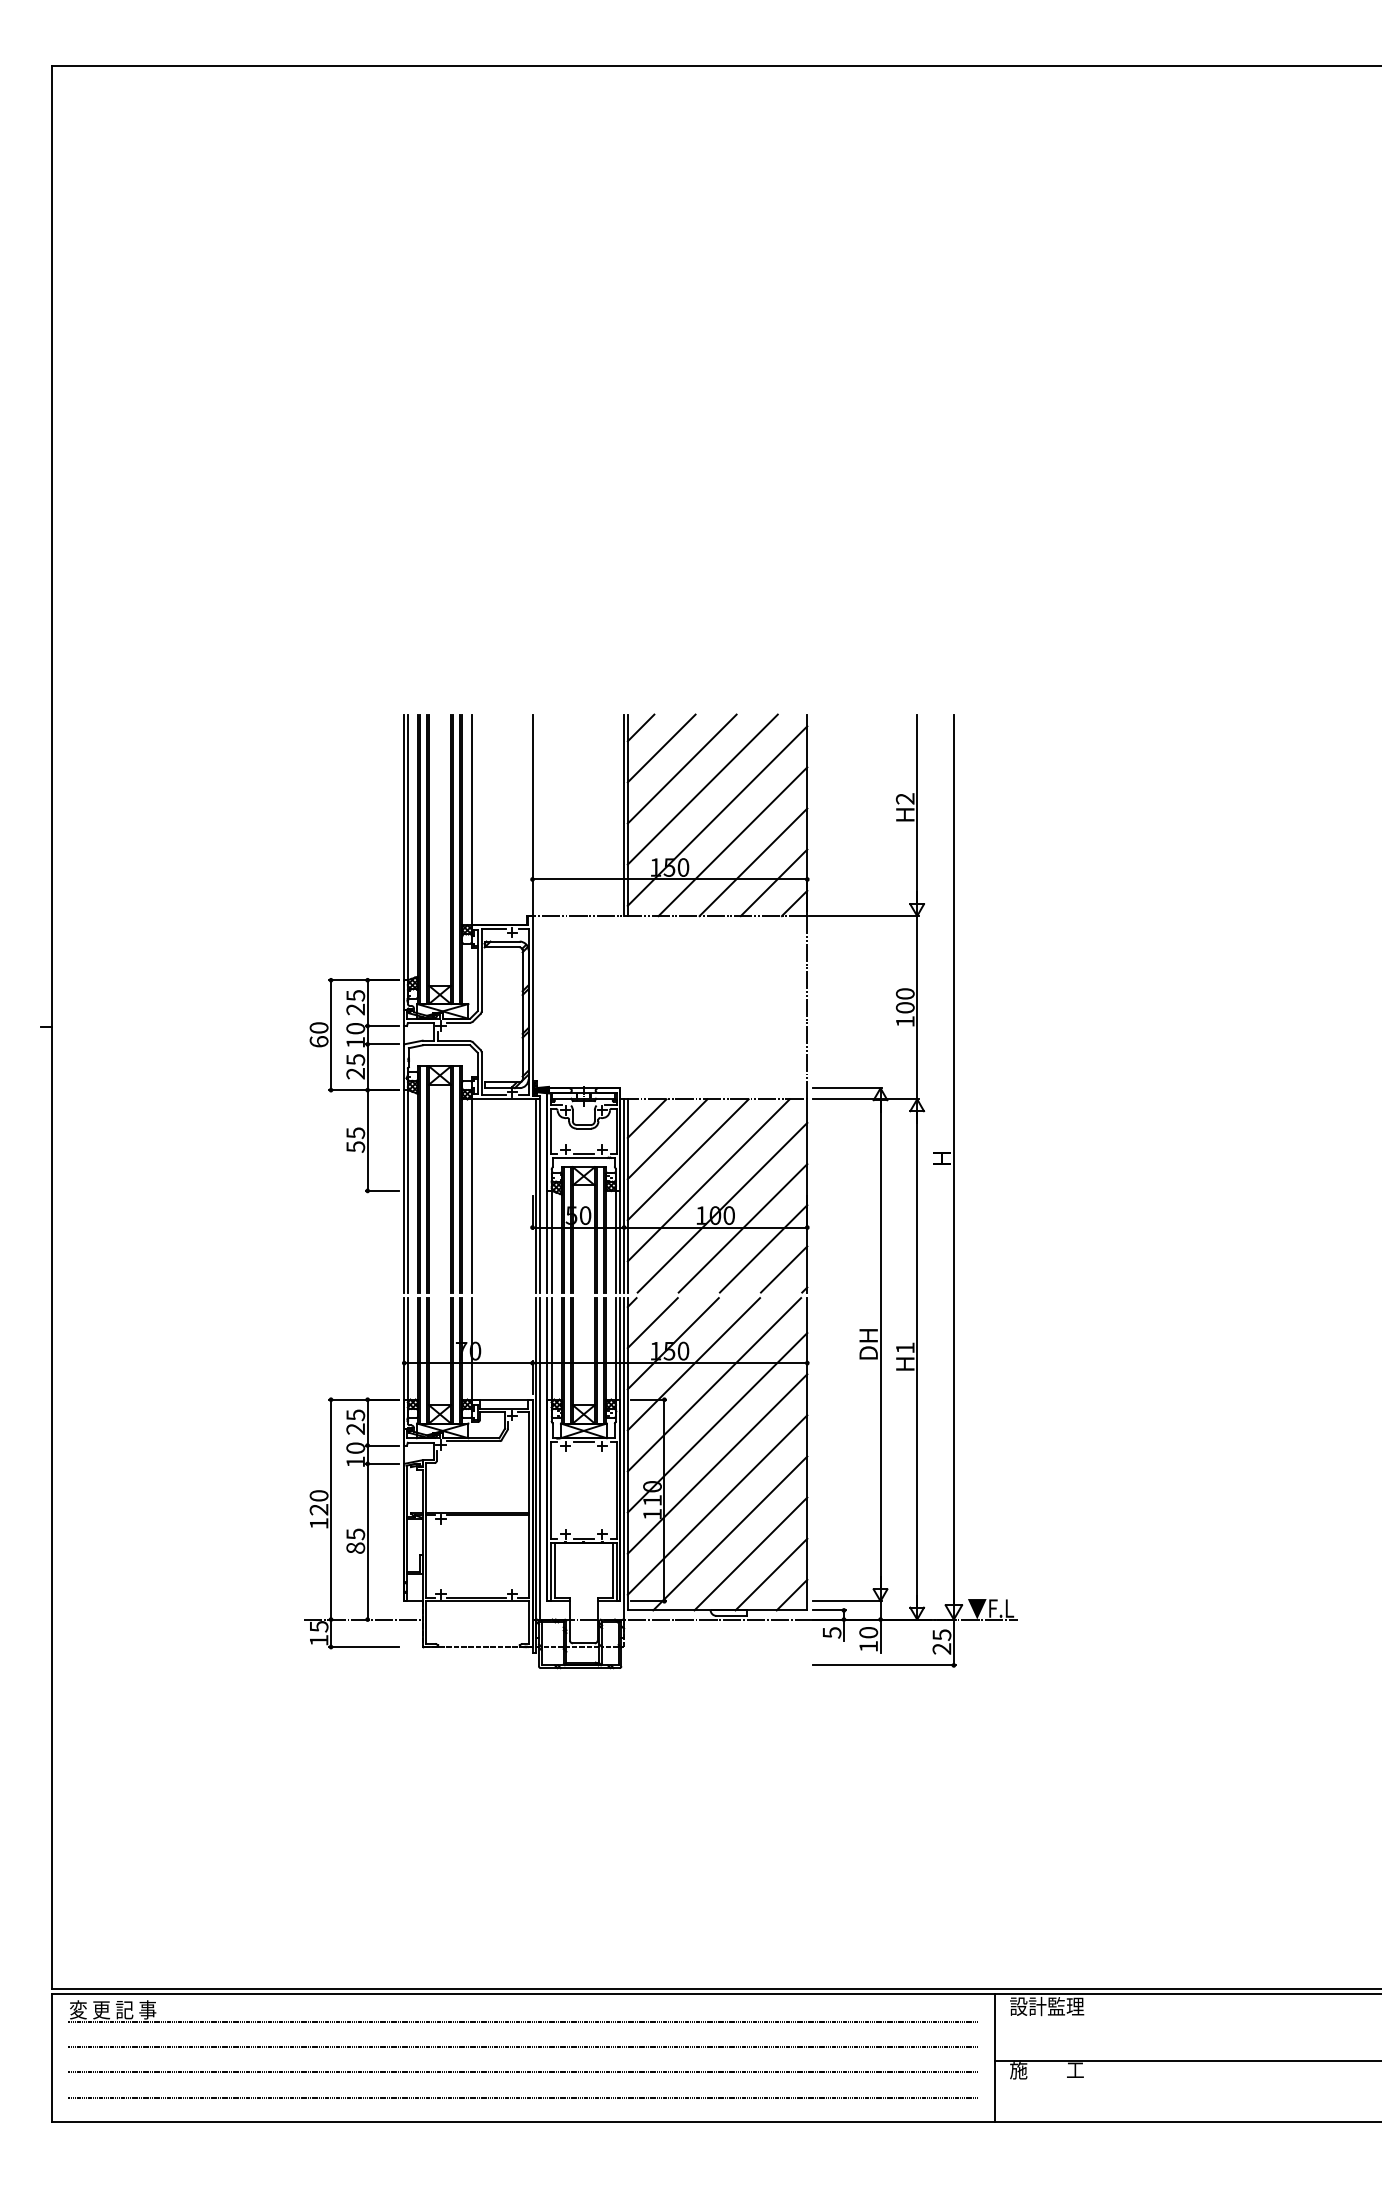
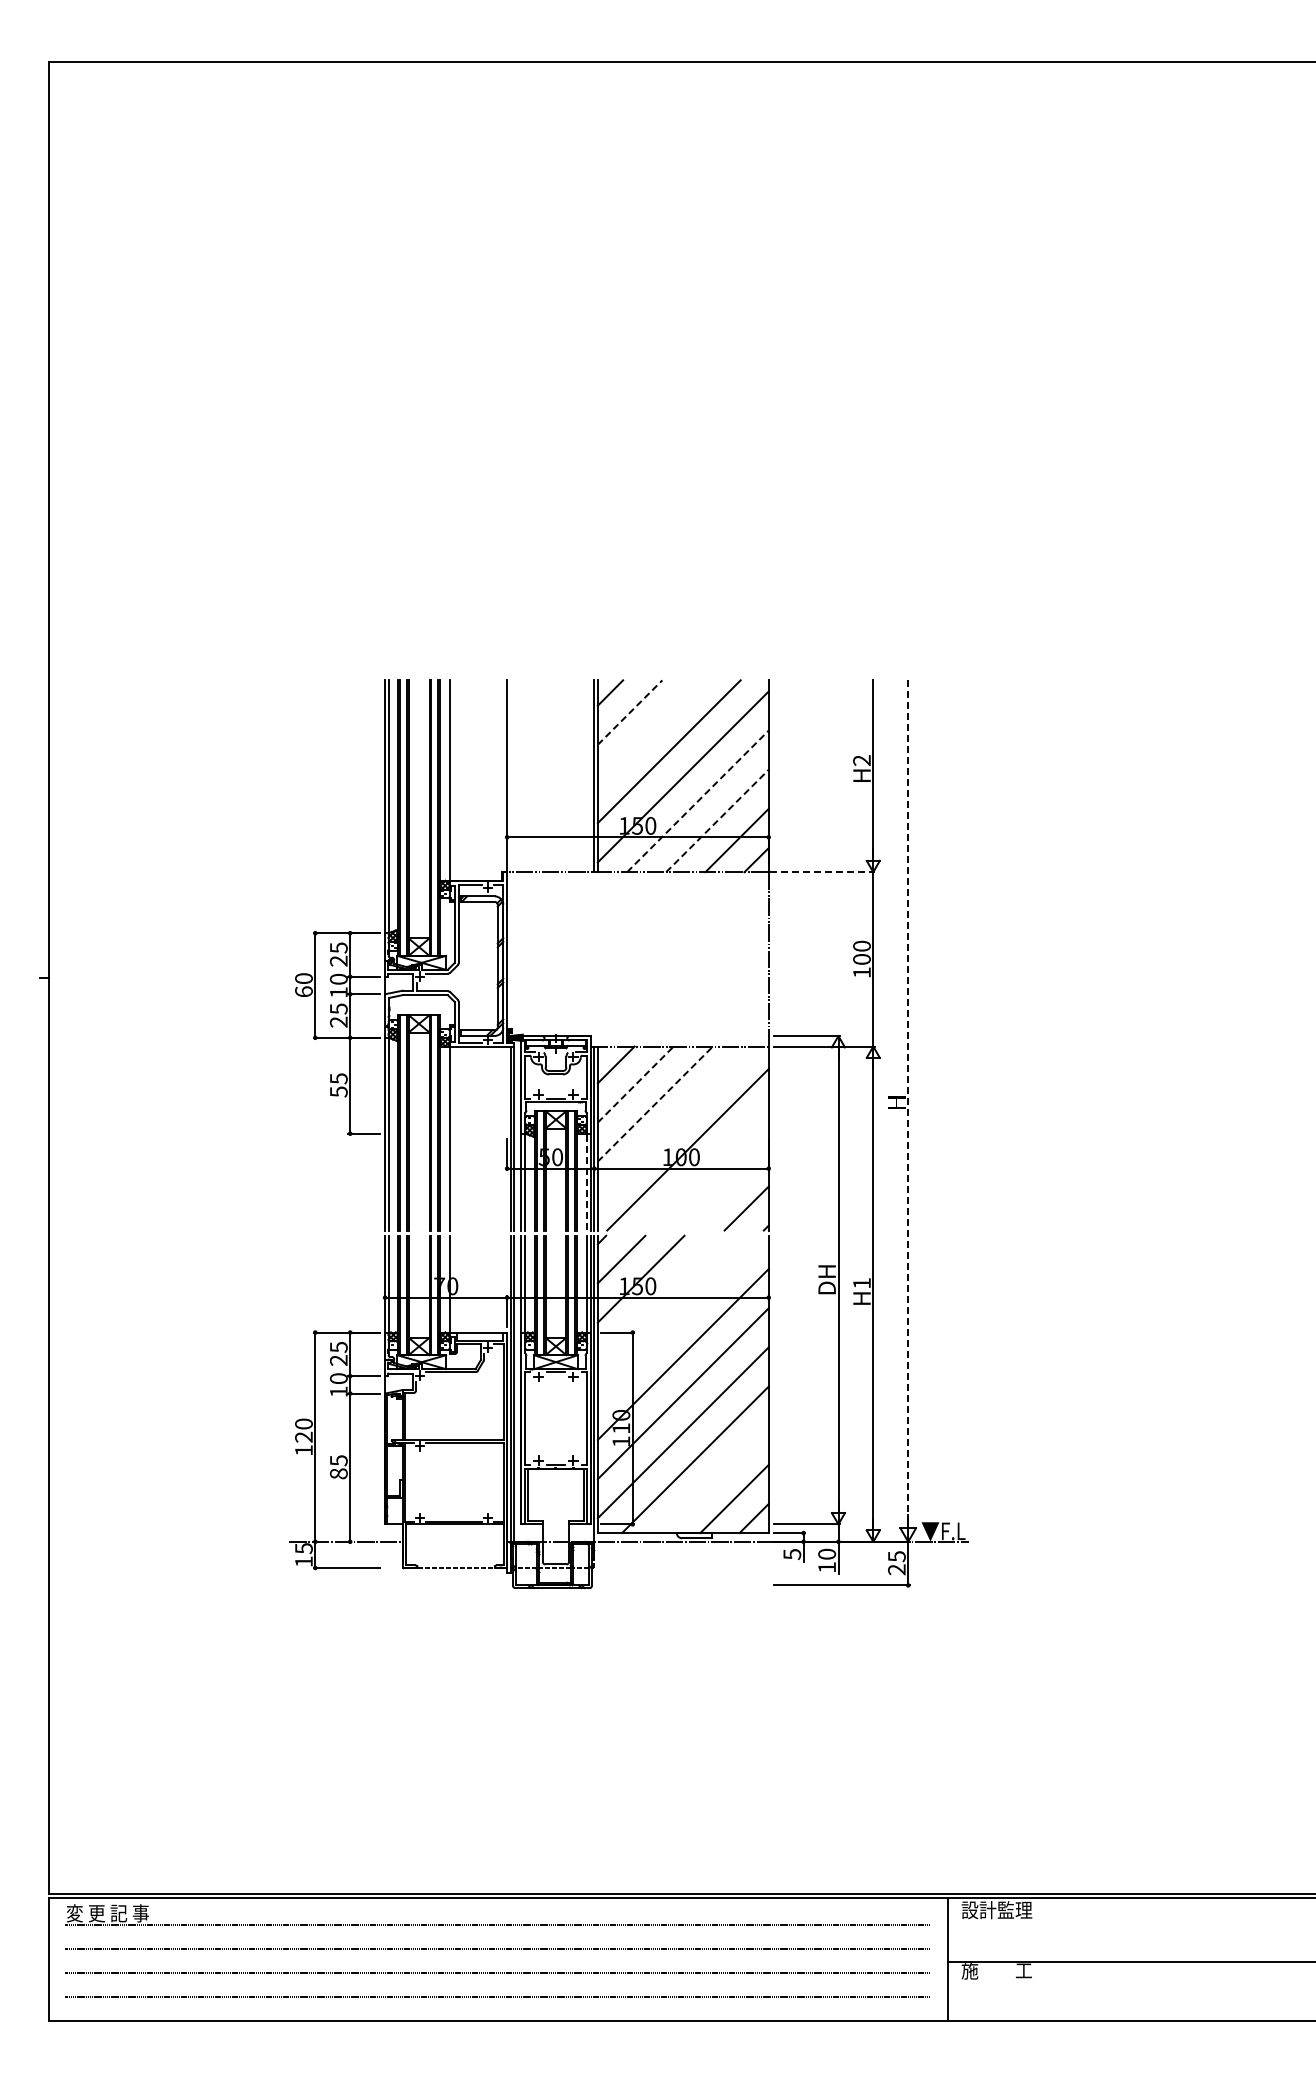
line: (662, 748) -> (630, 712), solid -> dashed
line: (682, 769) -> (649, 732), removed
line: (733, 841) -> (698, 801), solid -> dashed
line: (753, 861) -> (717, 820), solid -> dashed
line: (864, 916) -> (823, 872), solid -> dashed
line: (667, 1139) -> (635, 1084), solid -> dashed
line: (688, 1159) -> (655, 1103), solid -> dashed
line: (954, 1159) -> (908, 1103), solid -> dashed
line: (708, 1180) -> (674, 1123), removed
line: (742, 1228) -> (707, 1169), removed
line: (615, 1242) -> (586, 1182), solid -> dashed
line: (762, 1248) -> (726, 1188), removed
line: (693, 1363) -> (660, 1298), removed
line: (713, 1383) -> (679, 1317), removed
line: (750, 1554) -> (714, 1479), removed

